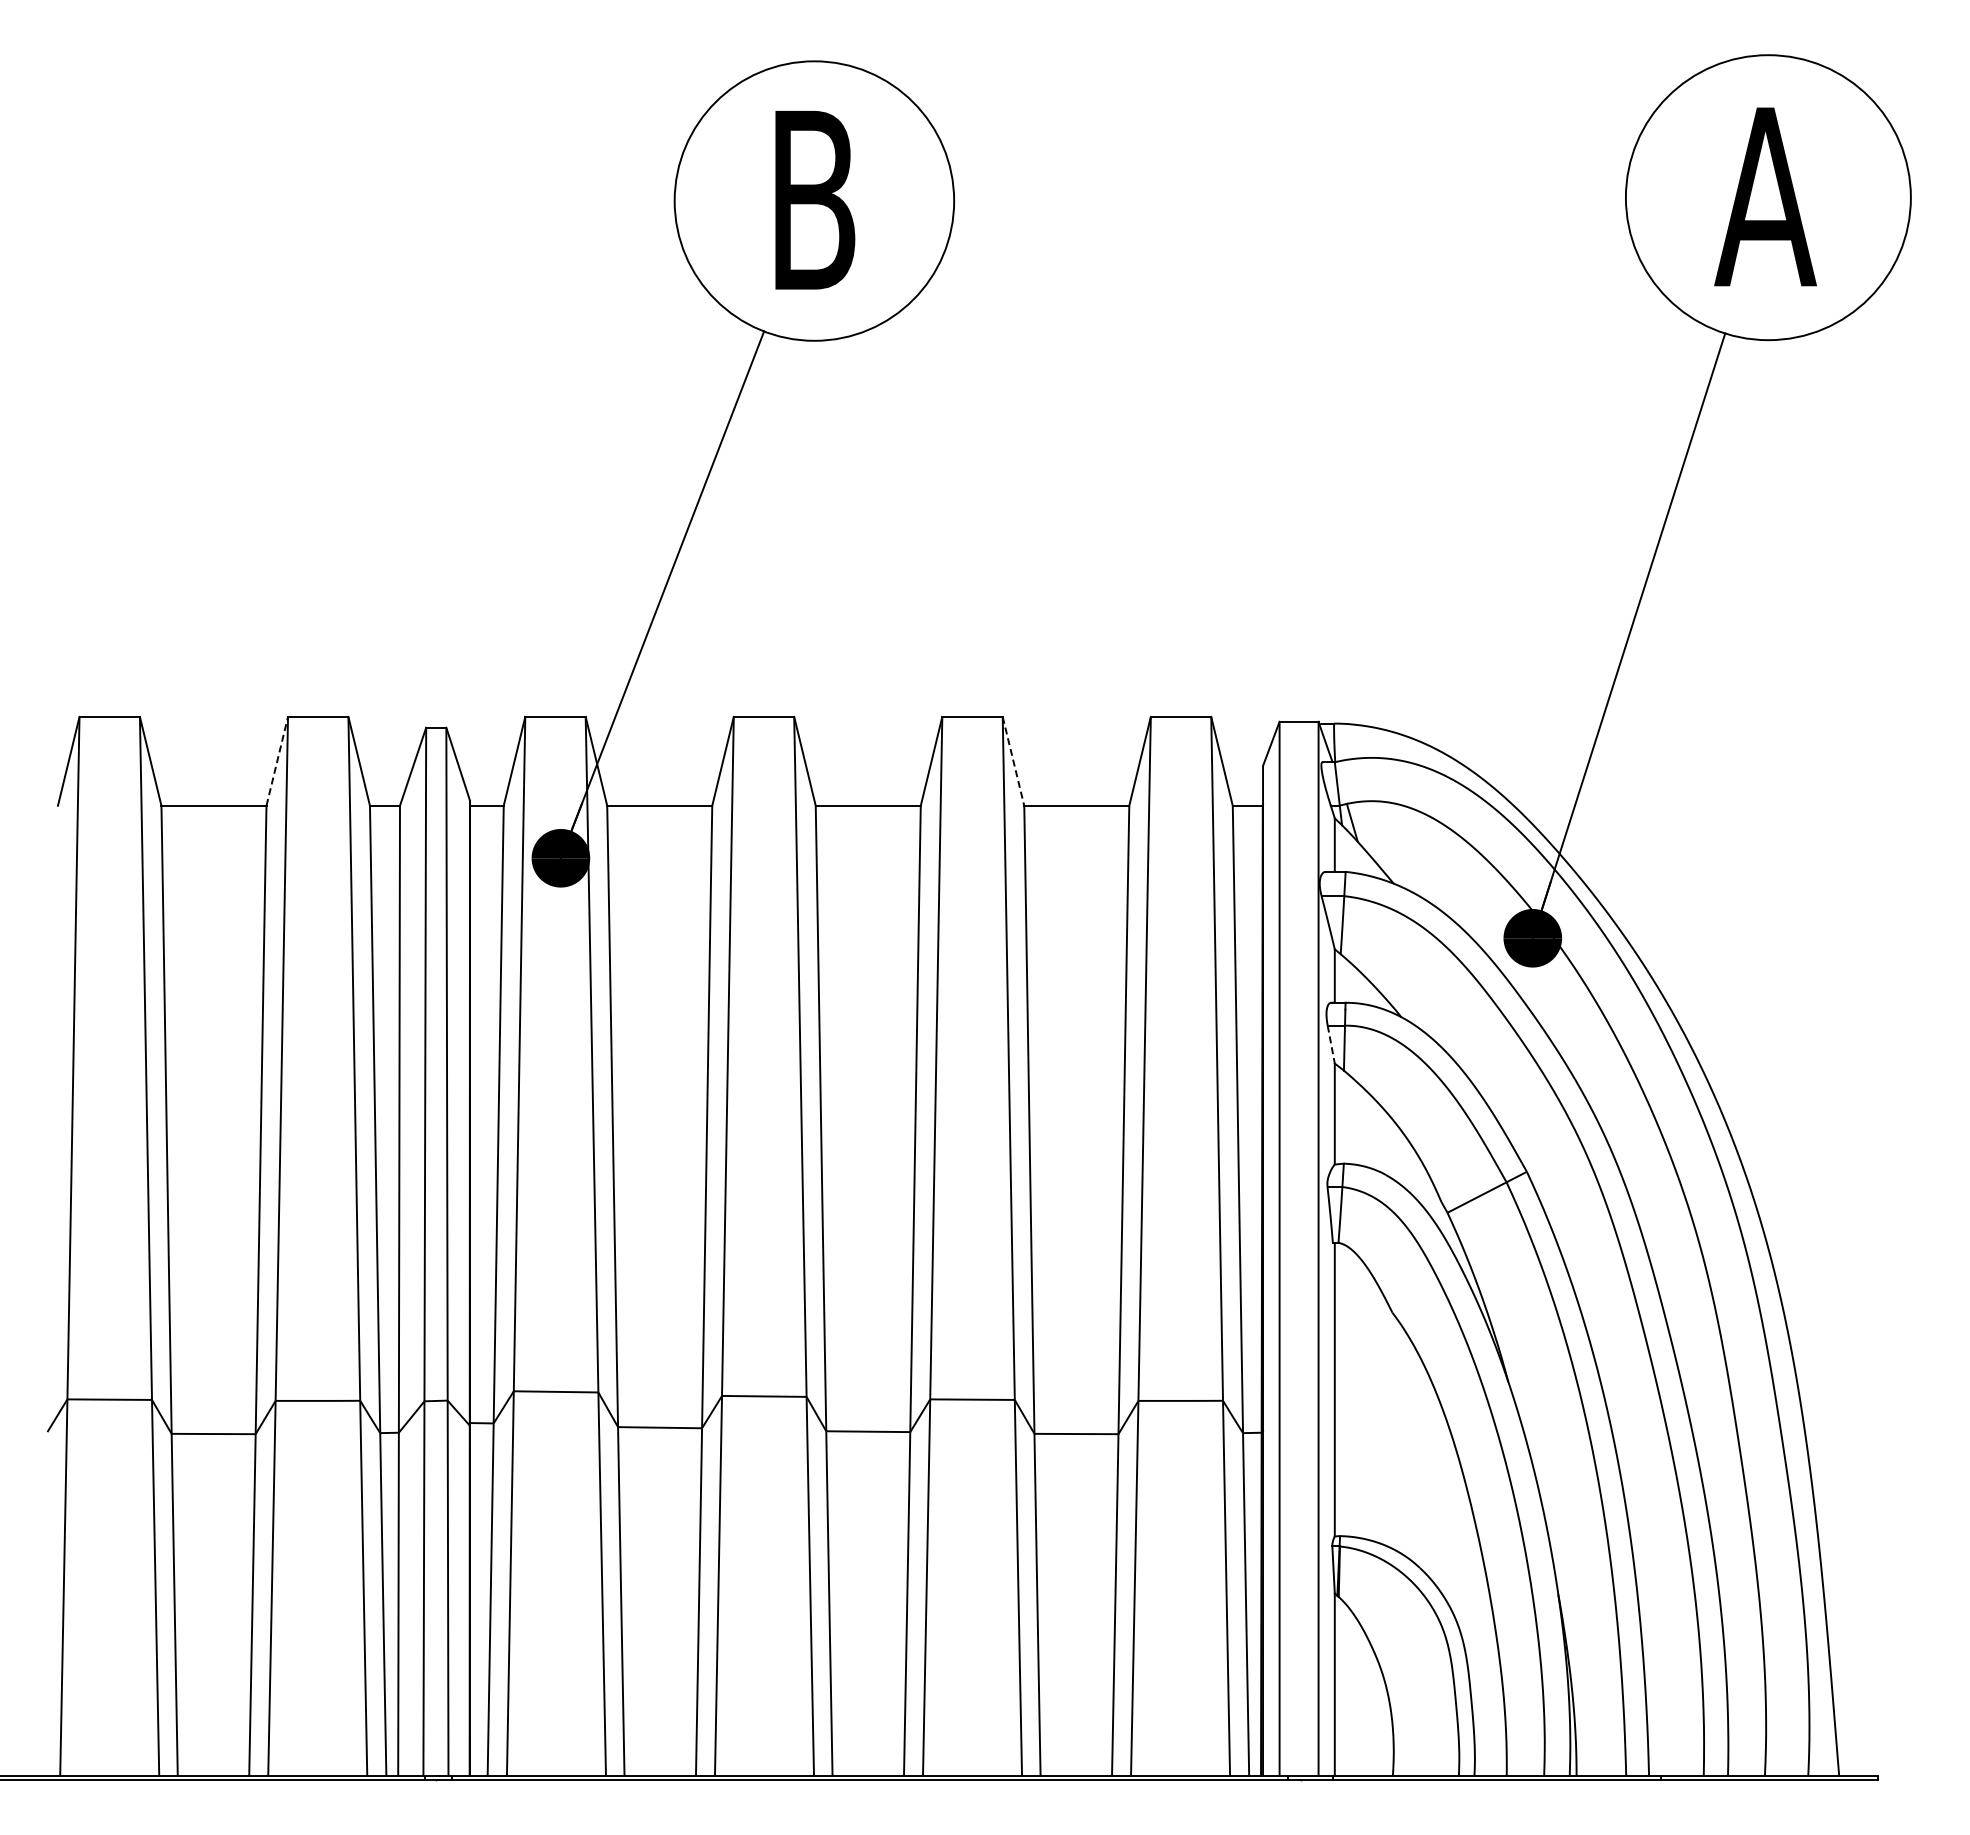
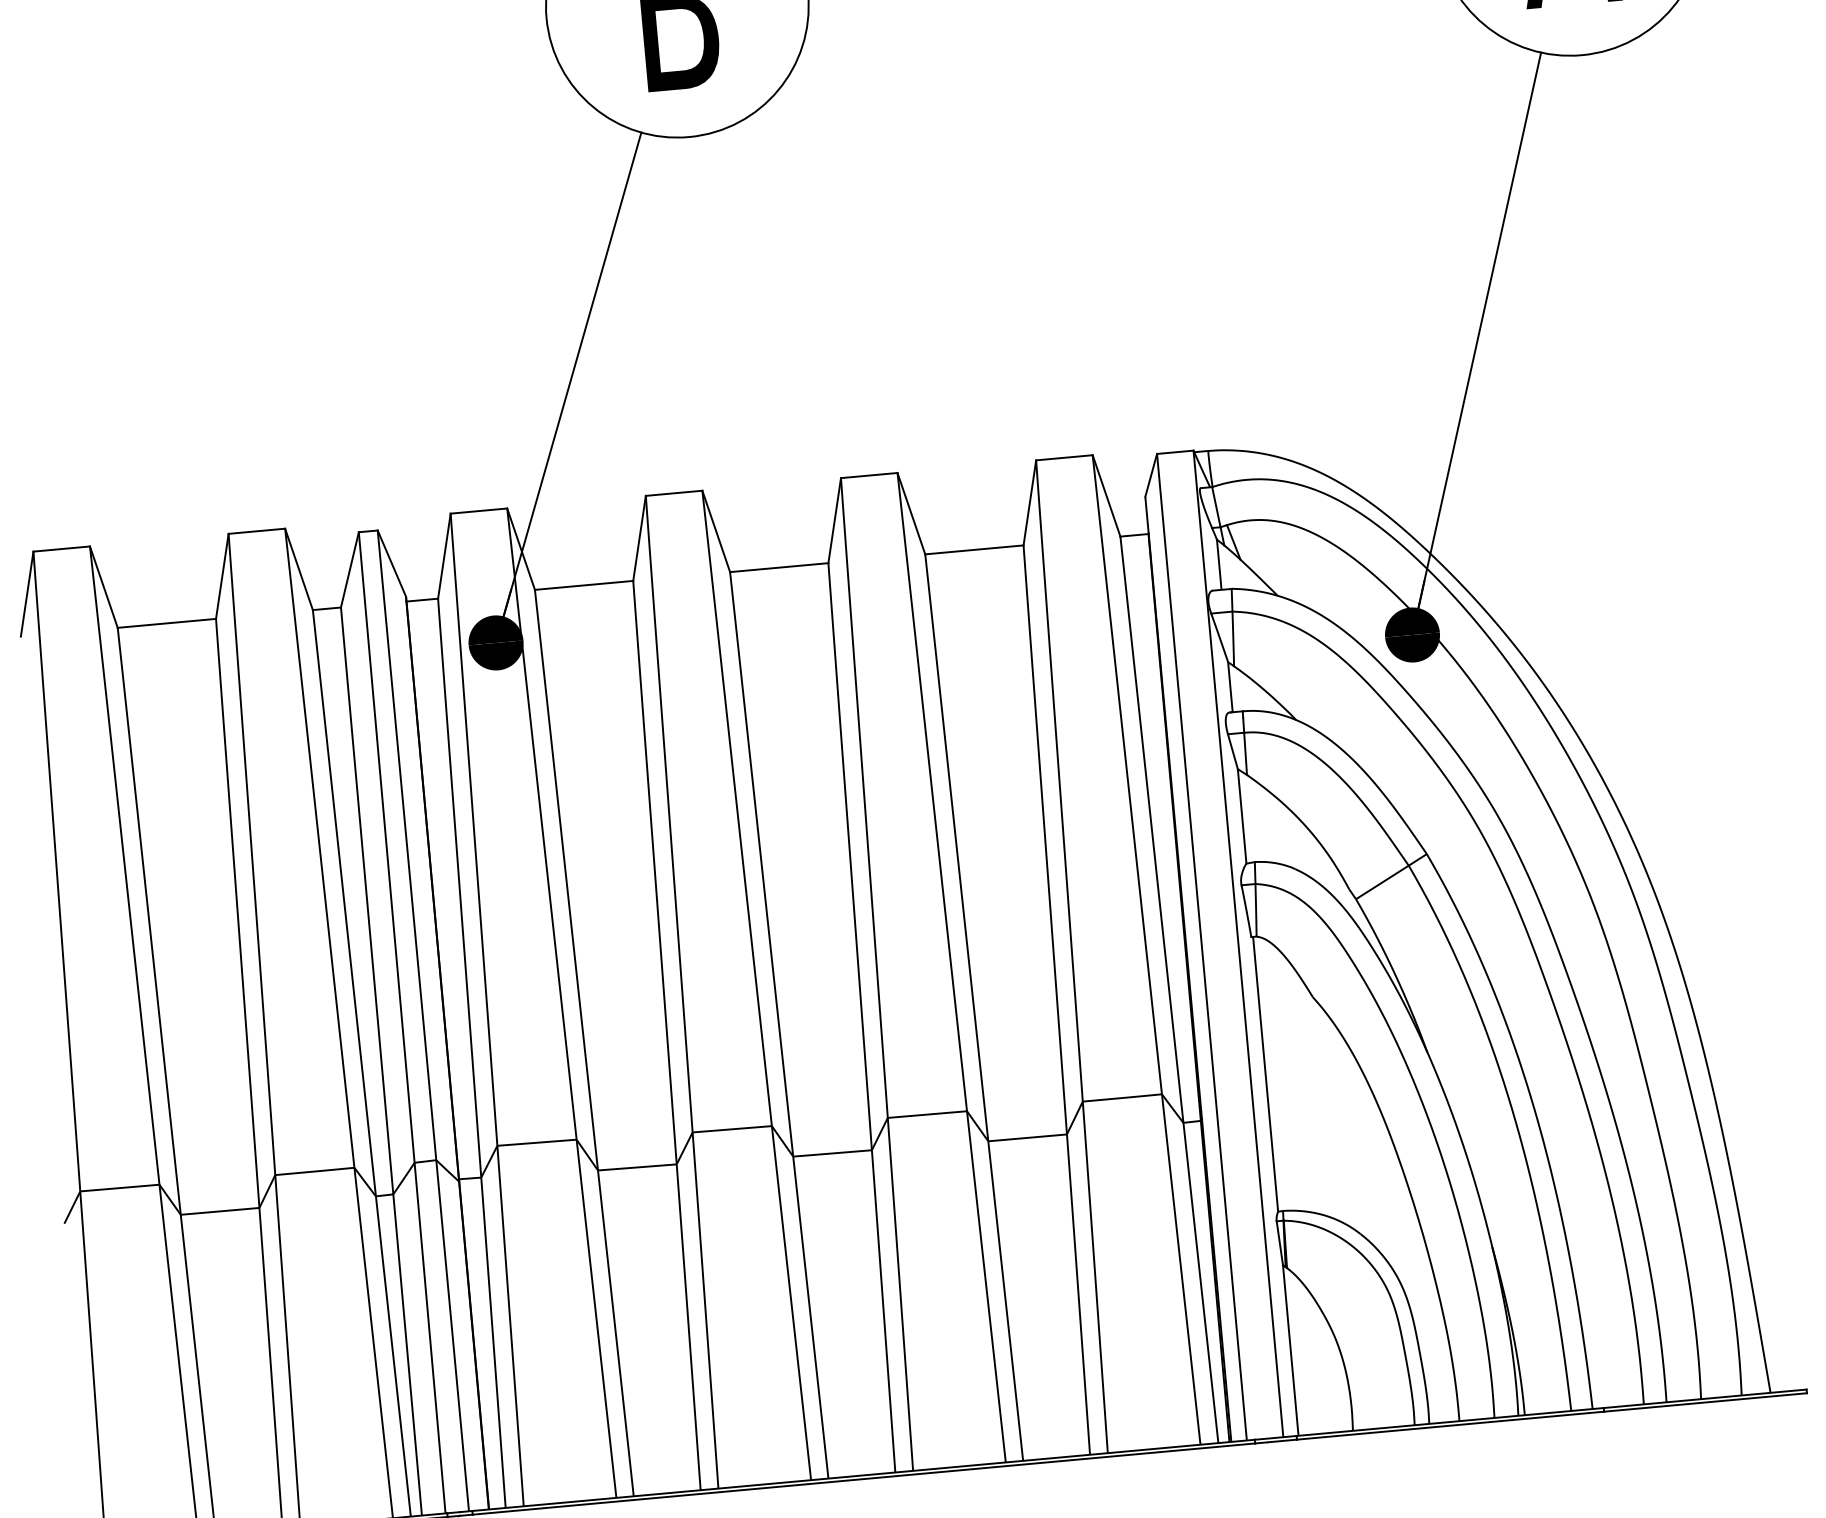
line: (277, 761) -> (222, 576), dashed -> solid
line: (1013, 761) -> (911, 513), dashed -> solid
line: (1331, 1045) -> (1233, 752), dashed -> solid

